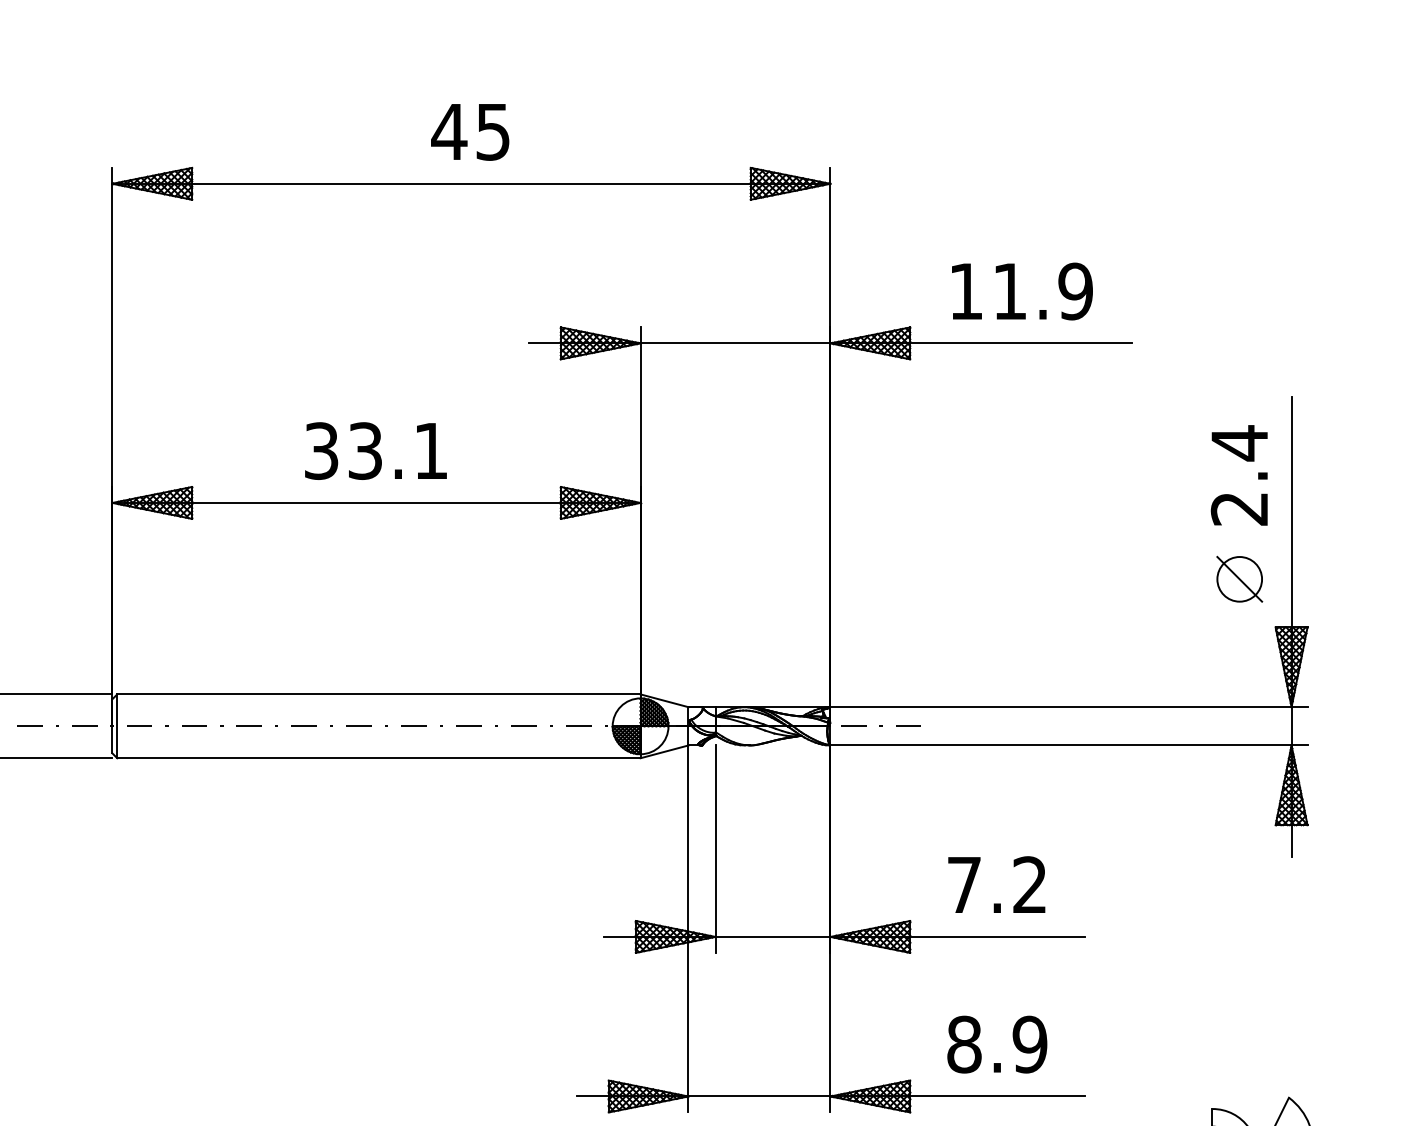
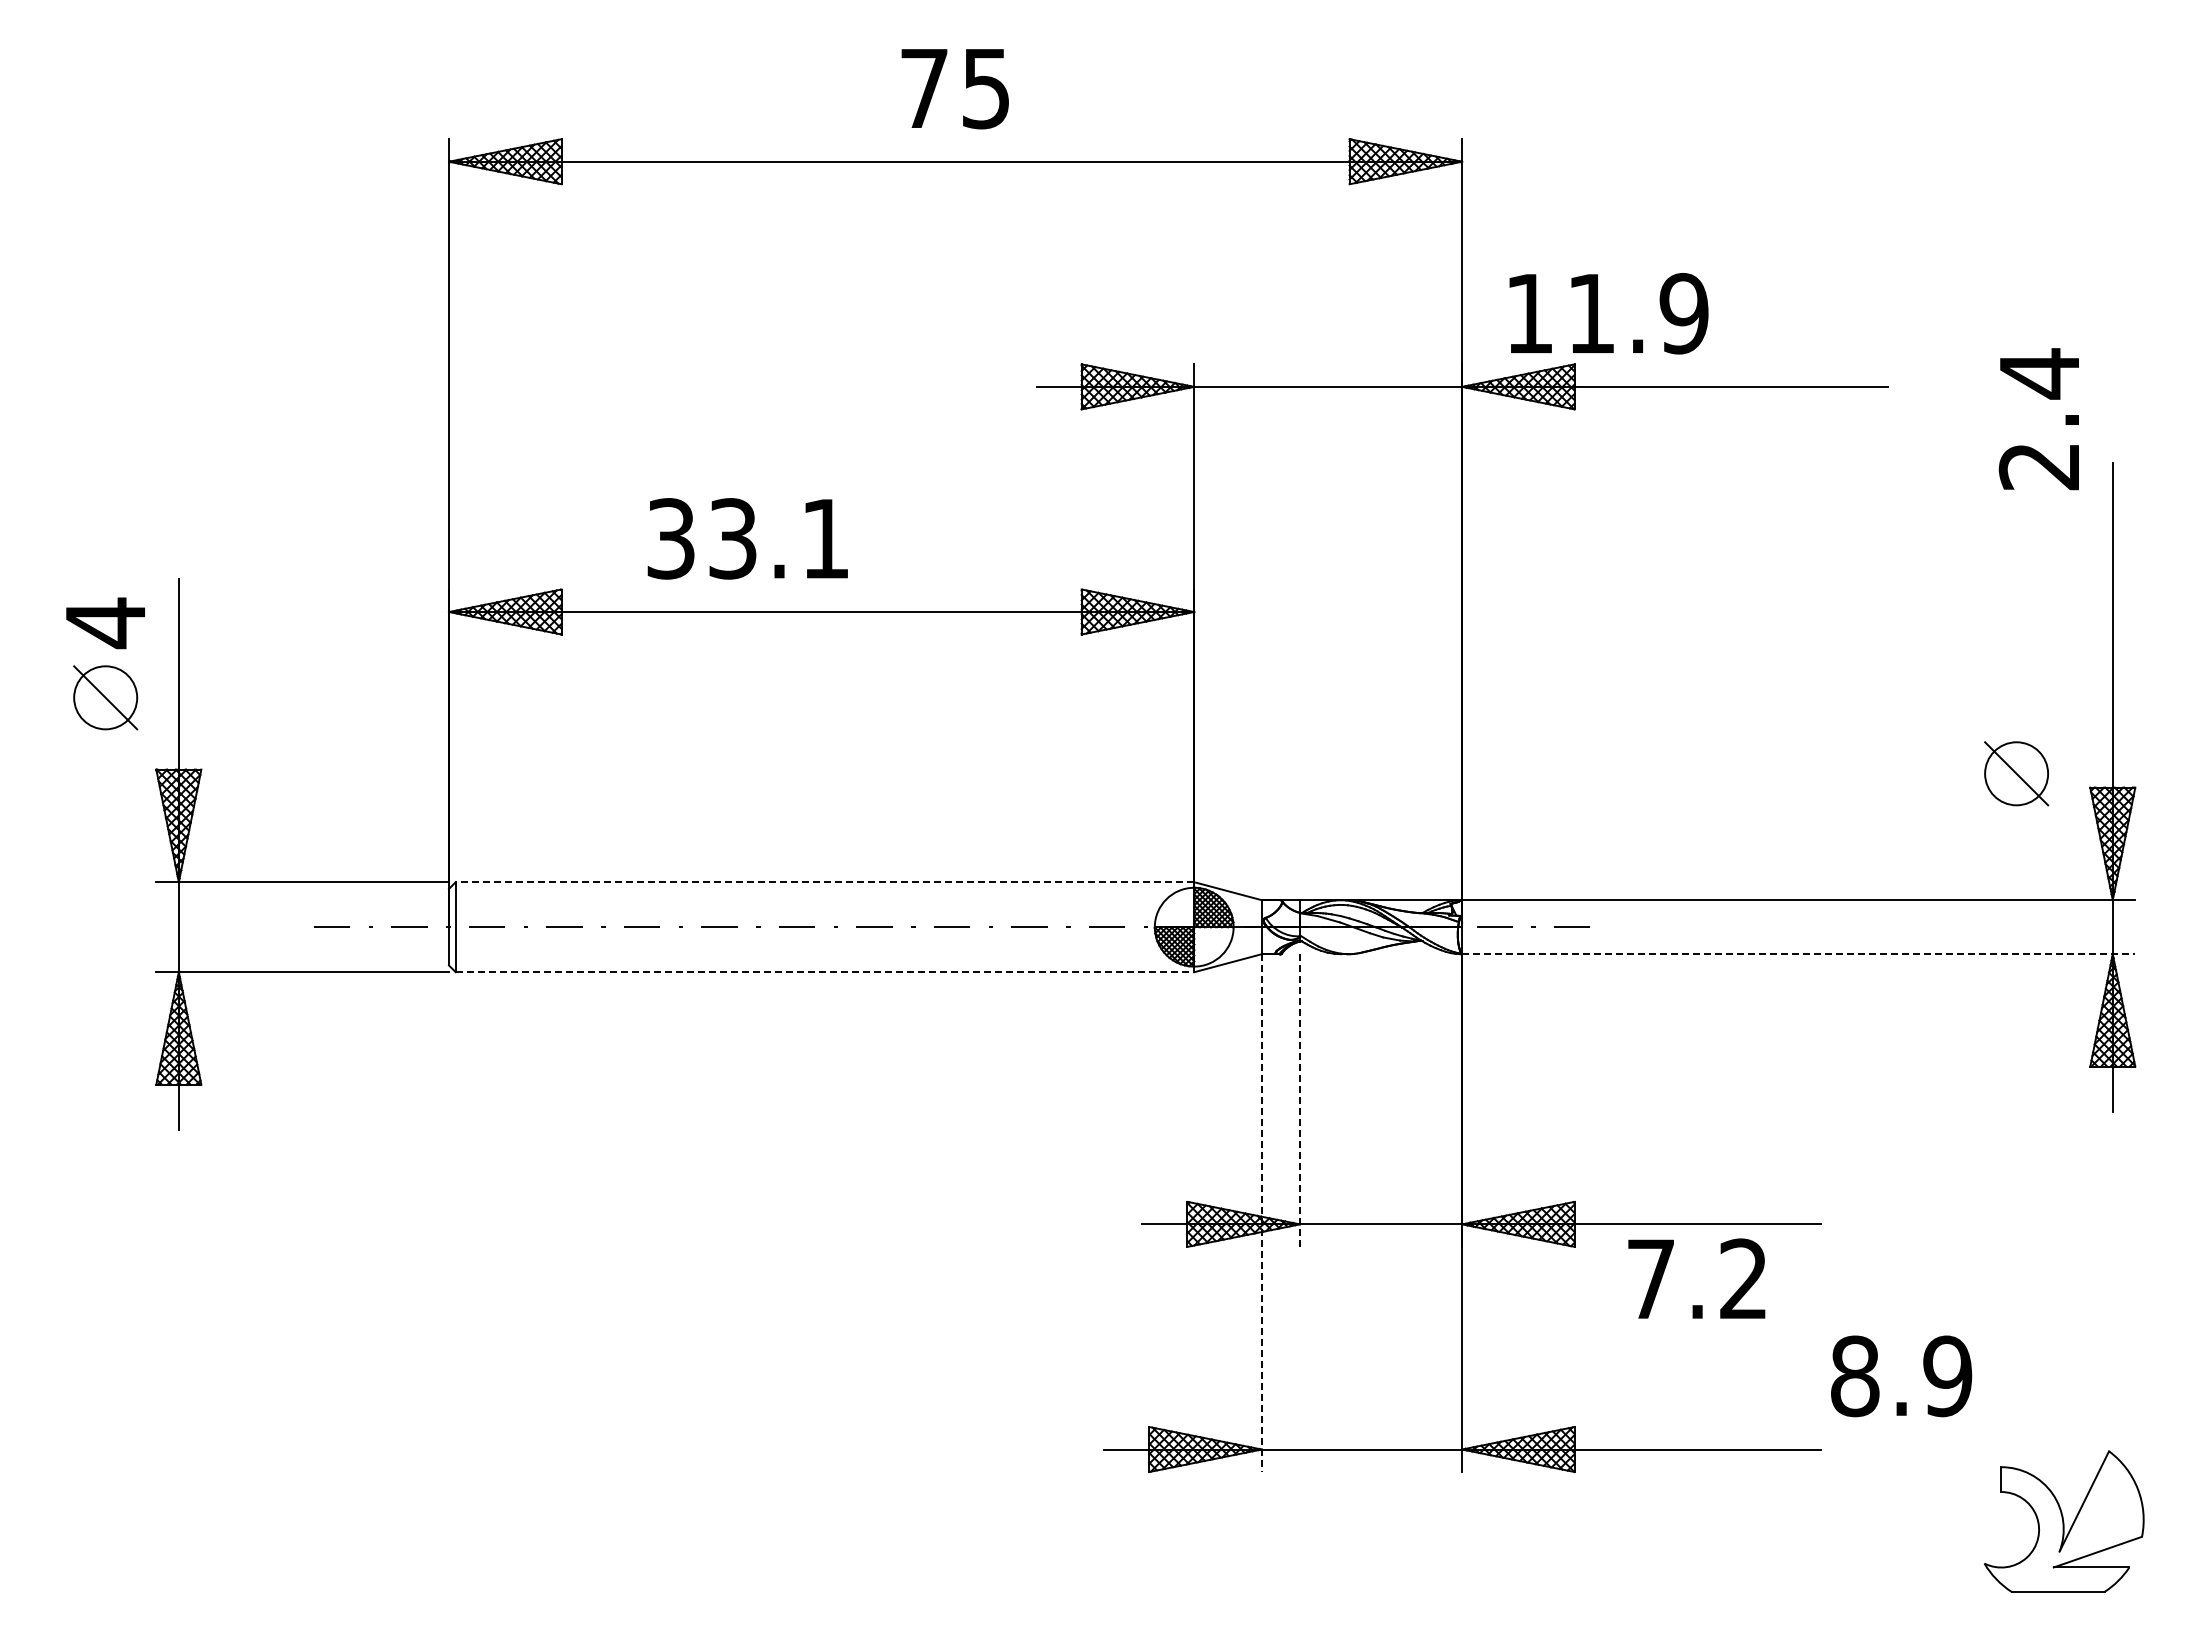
text: (449, 131) -> (924, 88), 45 -> 75
text: (1022, 291) -> (1608, 313), moved
text: (375, 450) -> (747, 538), moved
text: (1238, 475) -> (2038, 419), moved
part: (1239, 579) -> (2016, 773), moved
line: (378, 694) -> (824, 882), solid -> dashed
line: (1068, 745) -> (1798, 954), solid -> dashed
line: (379, 758) -> (825, 972), solid -> dashed
line: (715, 849) -> (1300, 1101), solid -> dashed
text: (996, 884) -> (1696, 1278), moved
line: (688, 929) -> (1261, 1213), solid -> dashed
text: (997, 1044) -> (1901, 1376), moved

